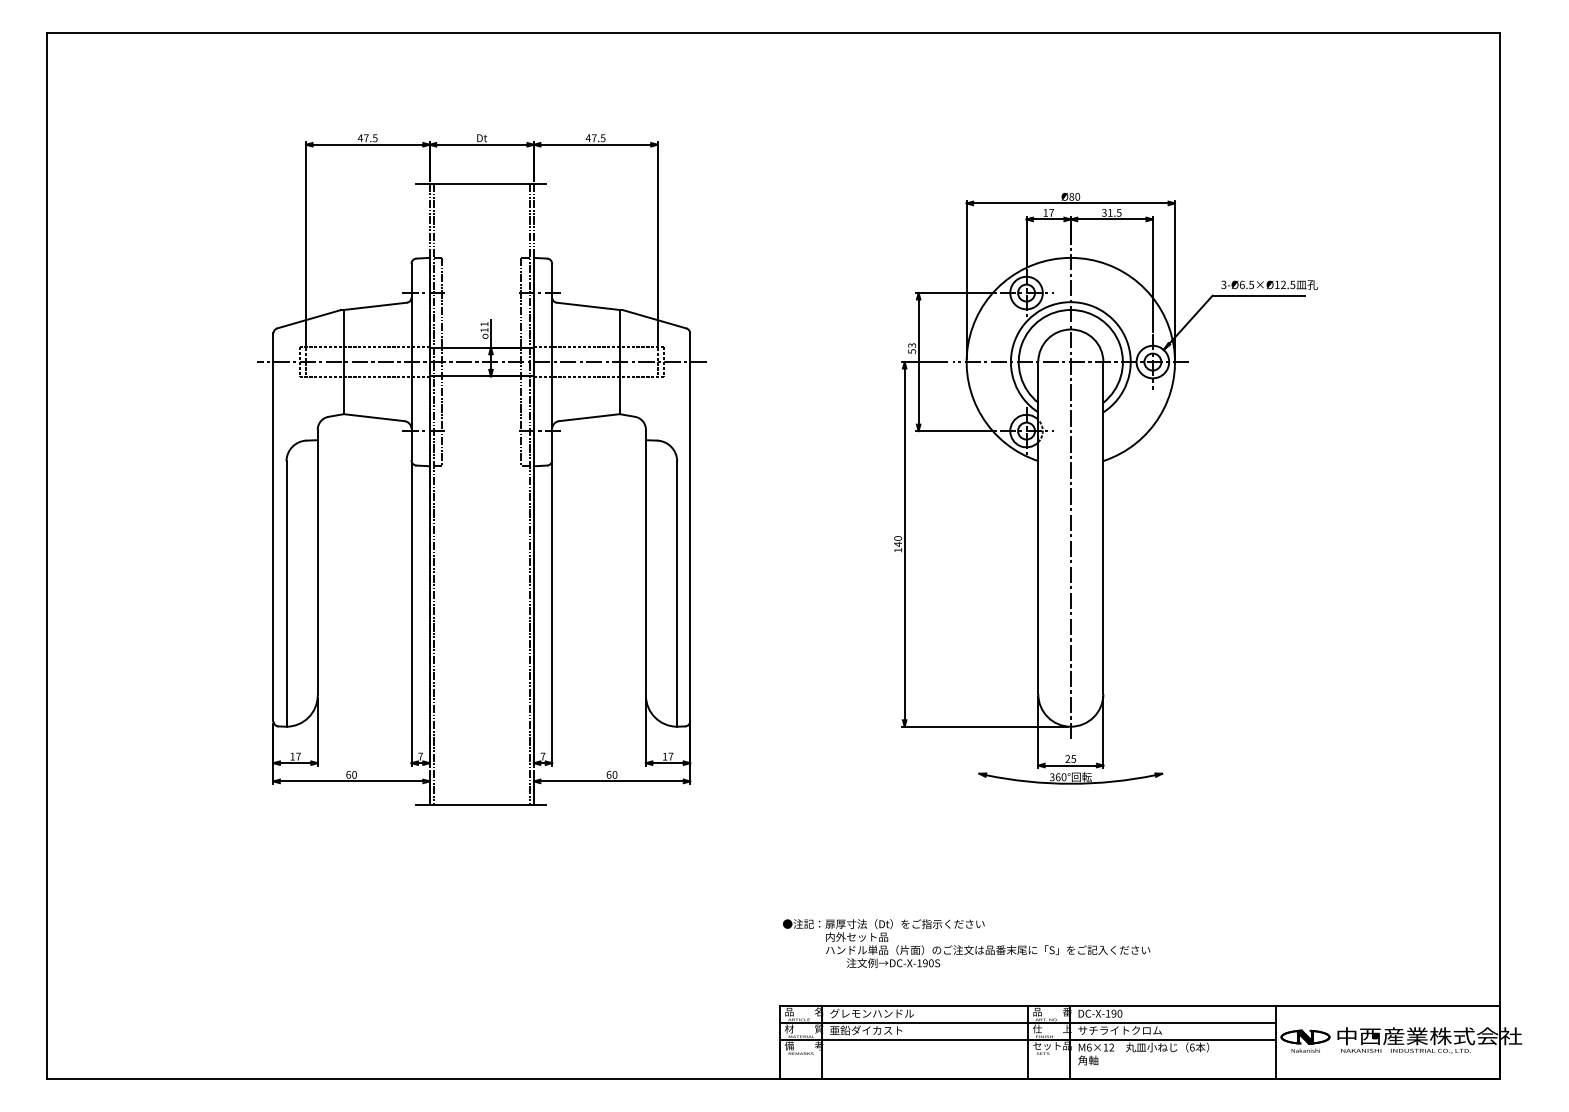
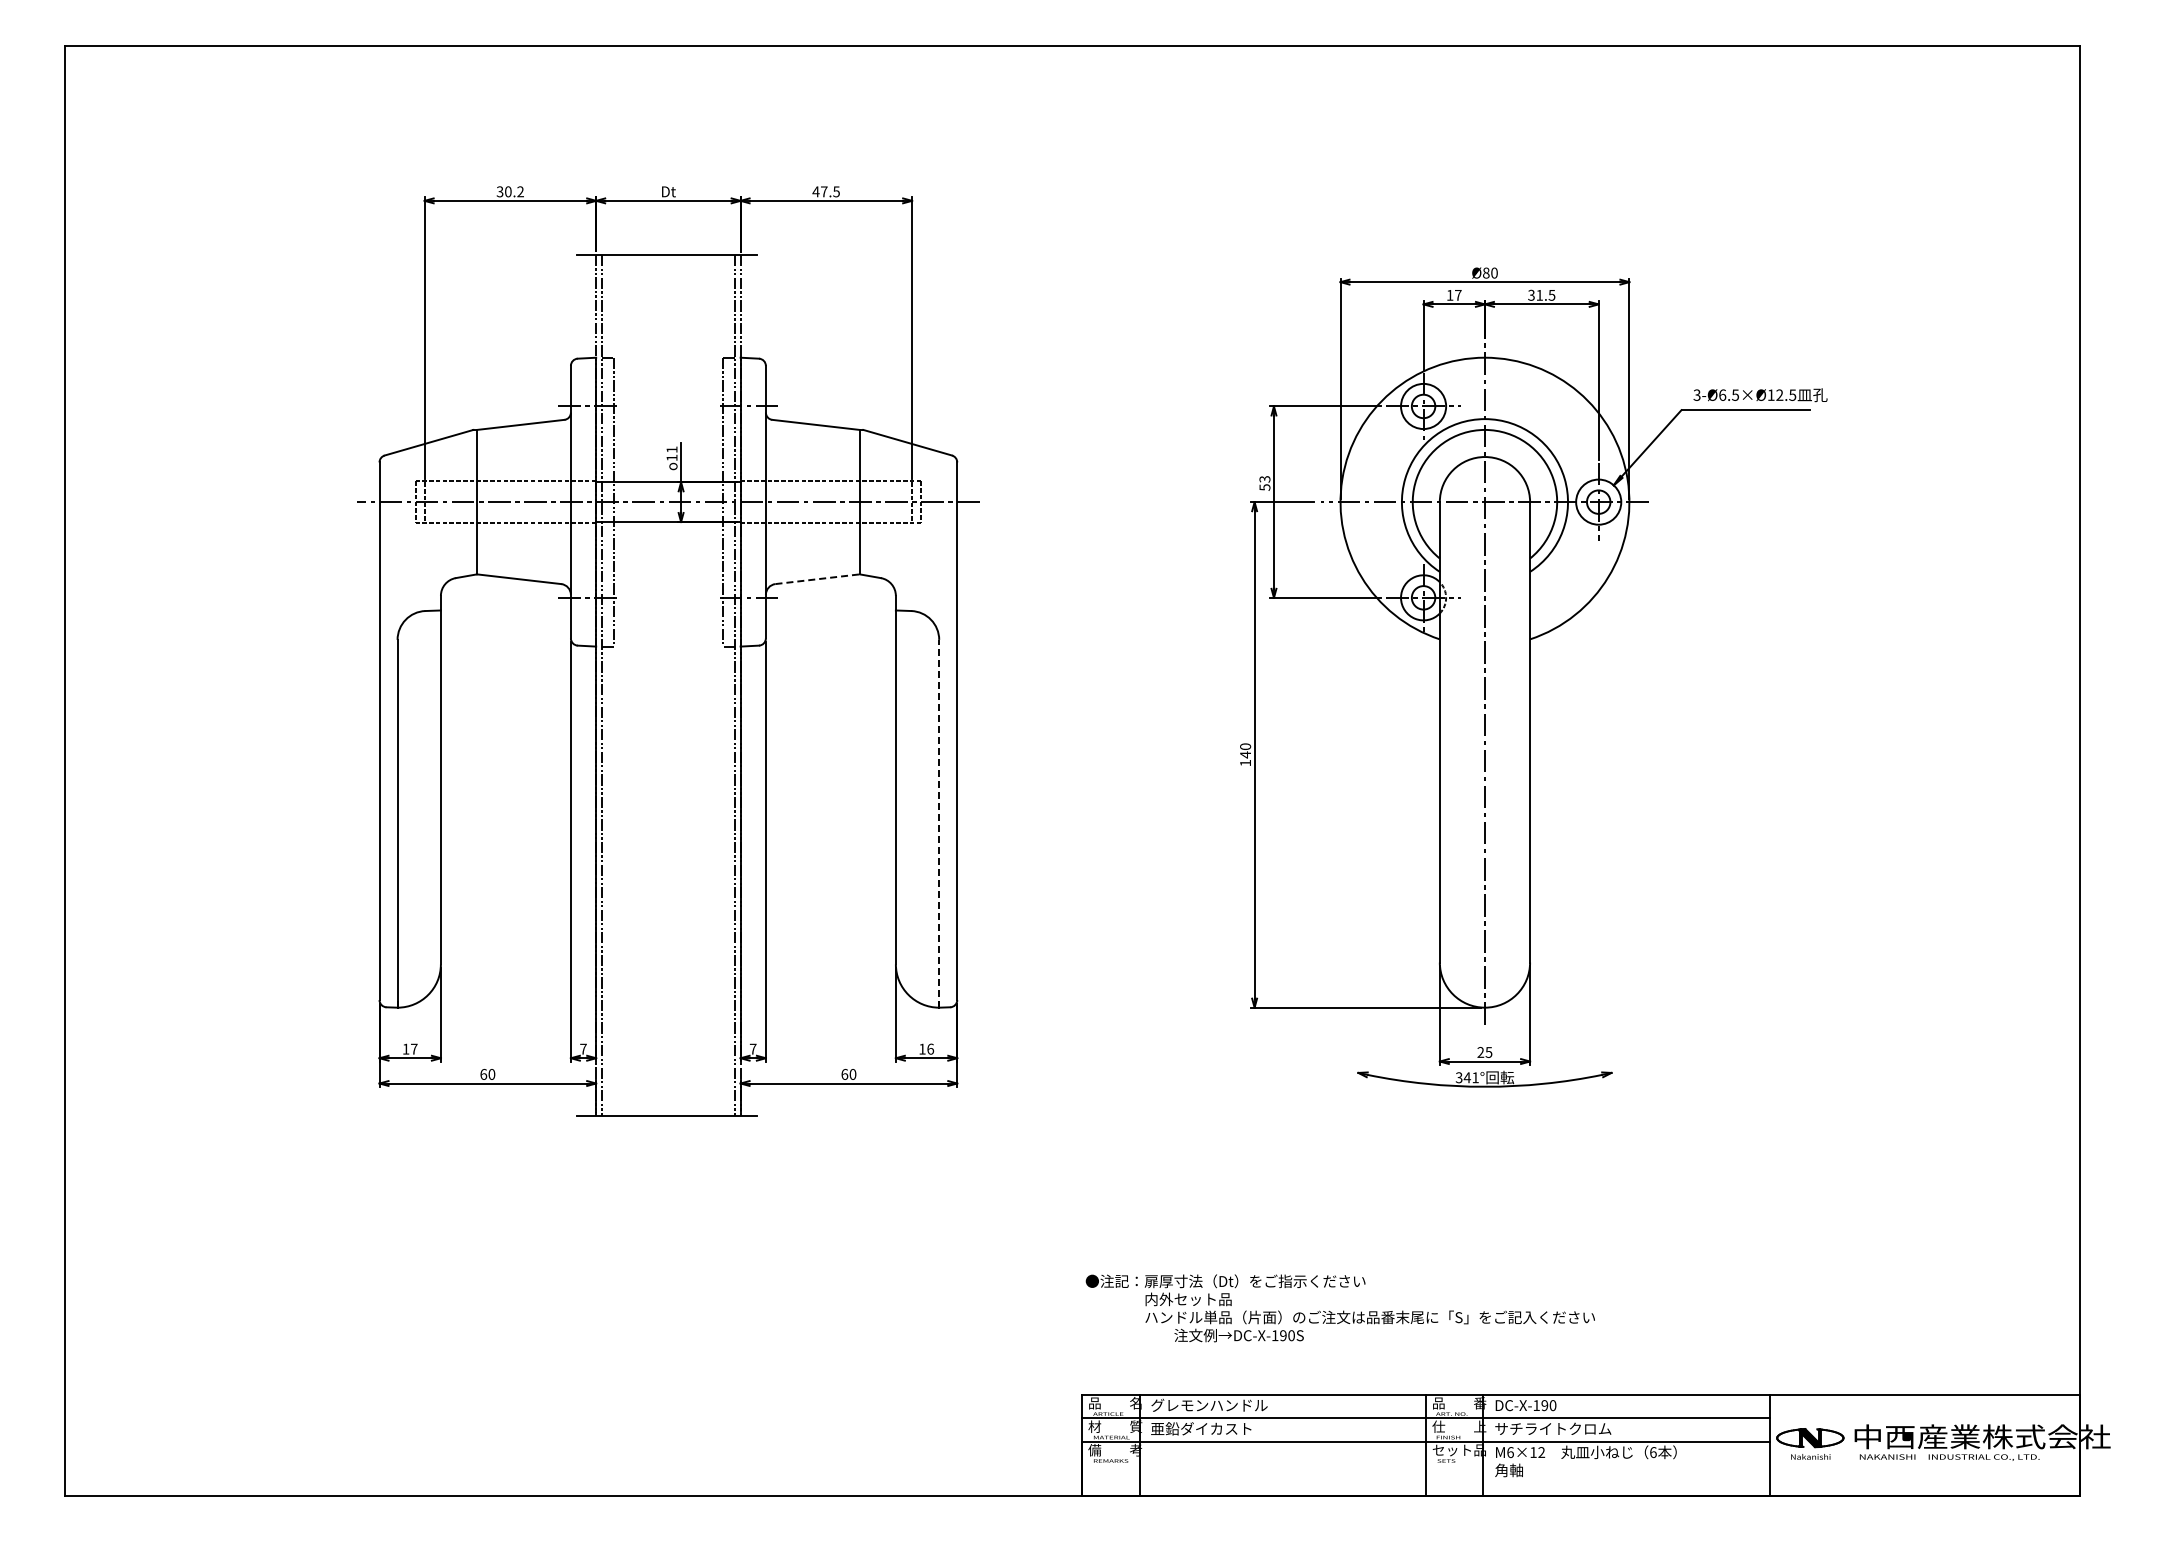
text: (367, 138) -> (509, 191), 47.5 -> 30.2
line: (590, 417) -> (818, 579), solid -> dashed
line: (677, 593) -> (939, 823), solid -> dashed
text: (670, 756) -> (930, 1048), 17 -> 16
text: (1060, 777) -> (1470, 1077), 360° -> 341°

